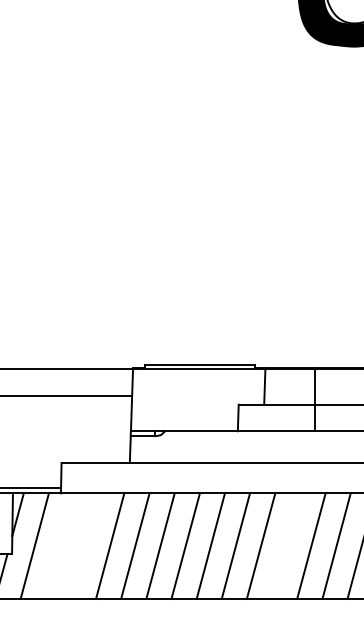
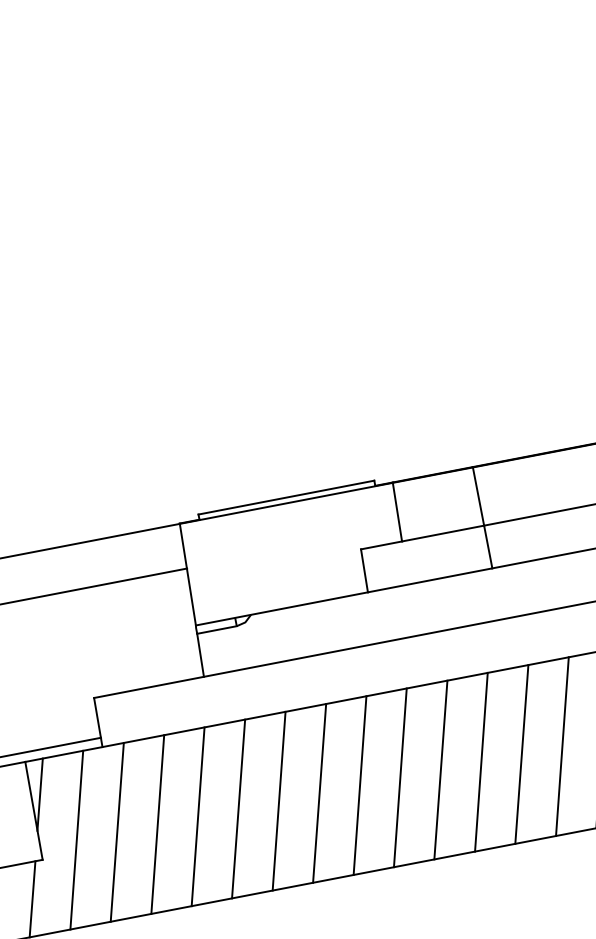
line: (59, 545) -> (116, 831), added
line: (84, 545) -> (156, 823), added
line: (286, 545) -> (481, 761), added

